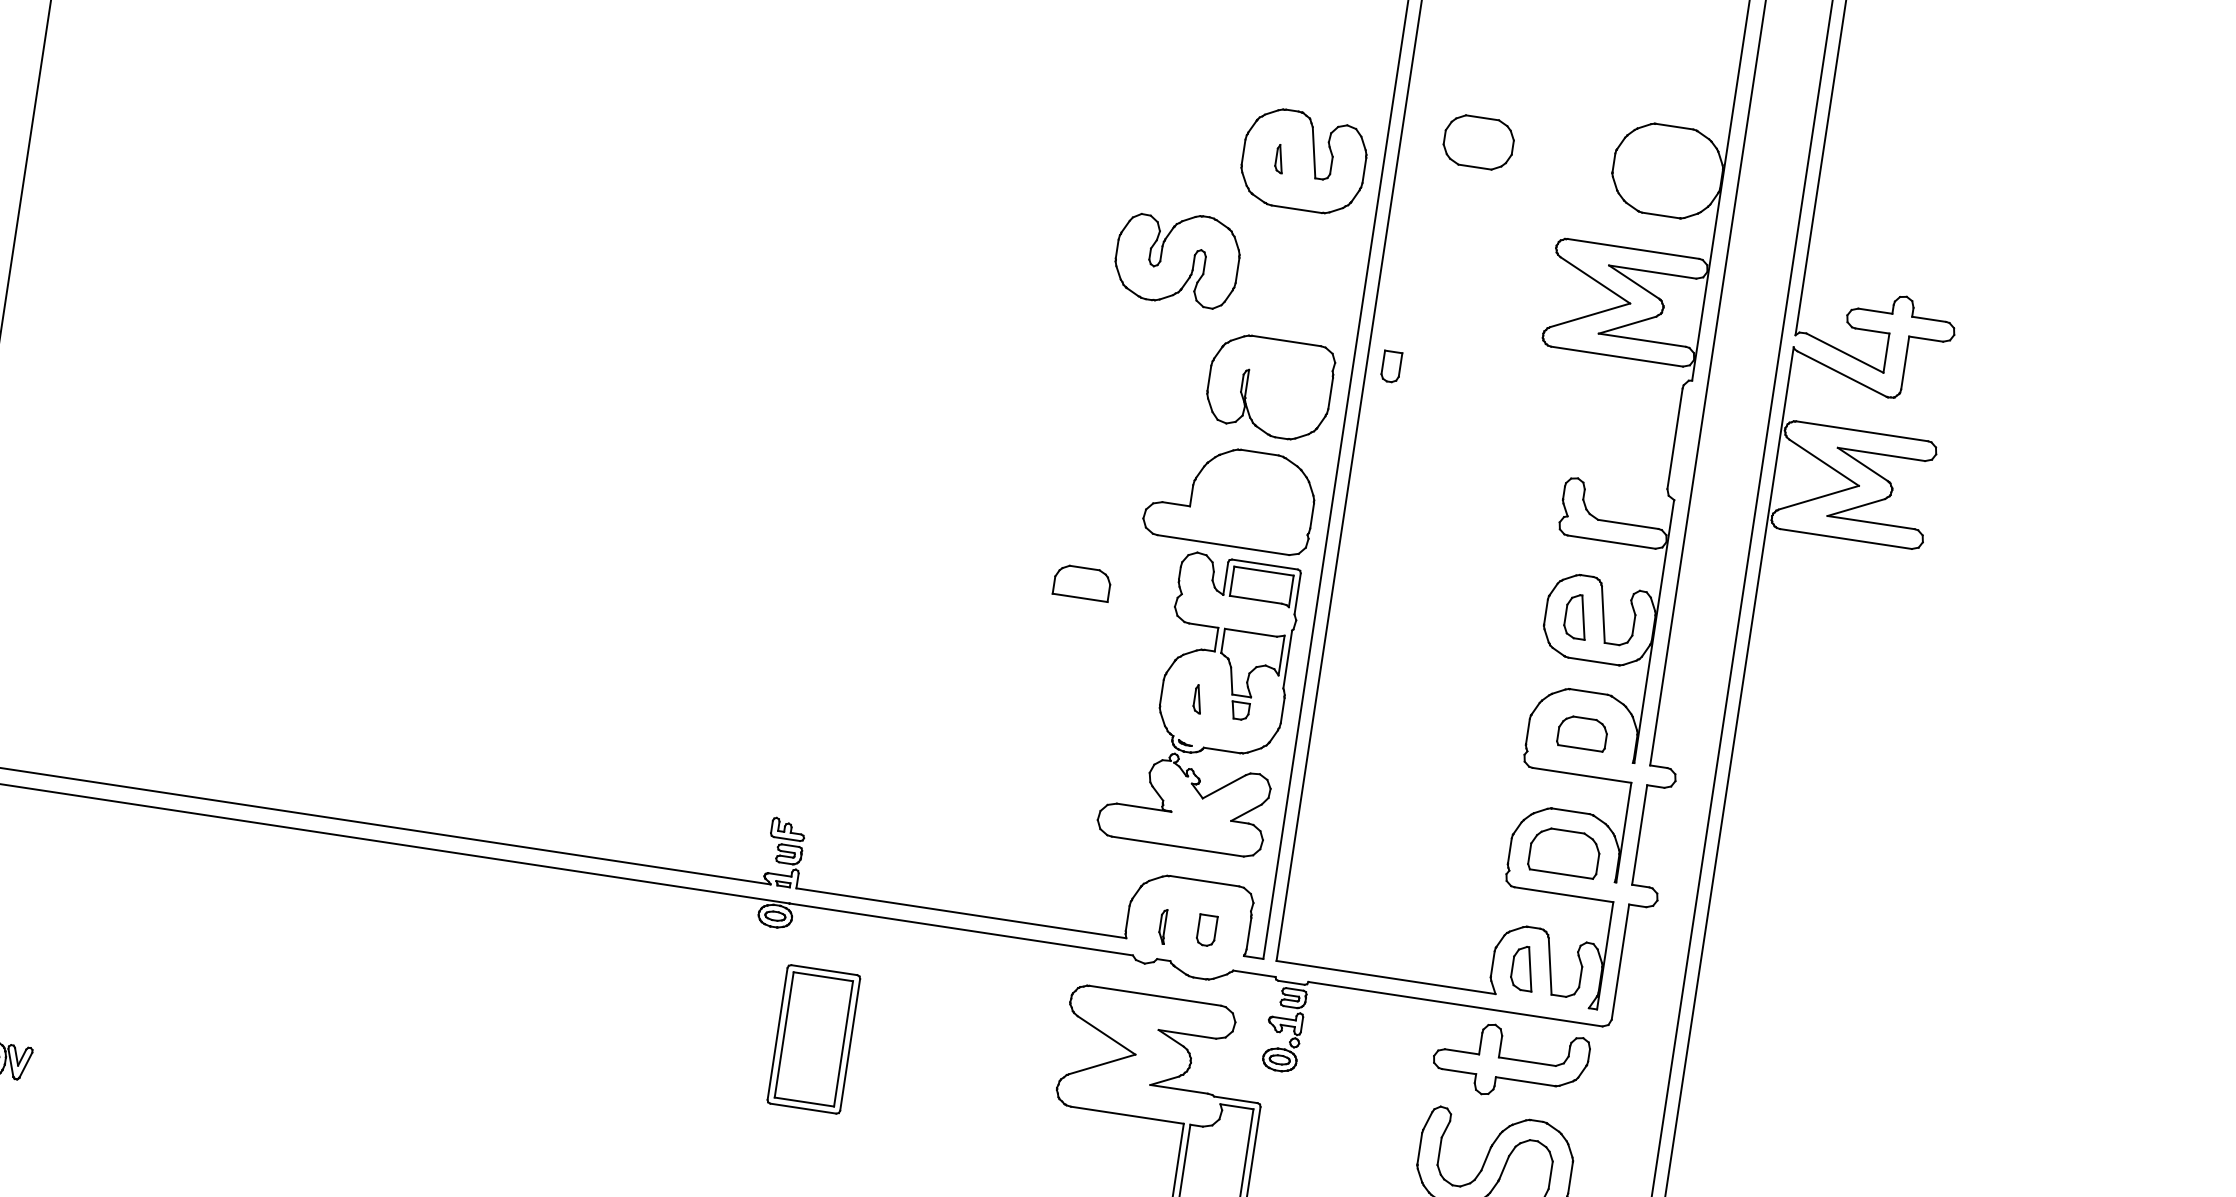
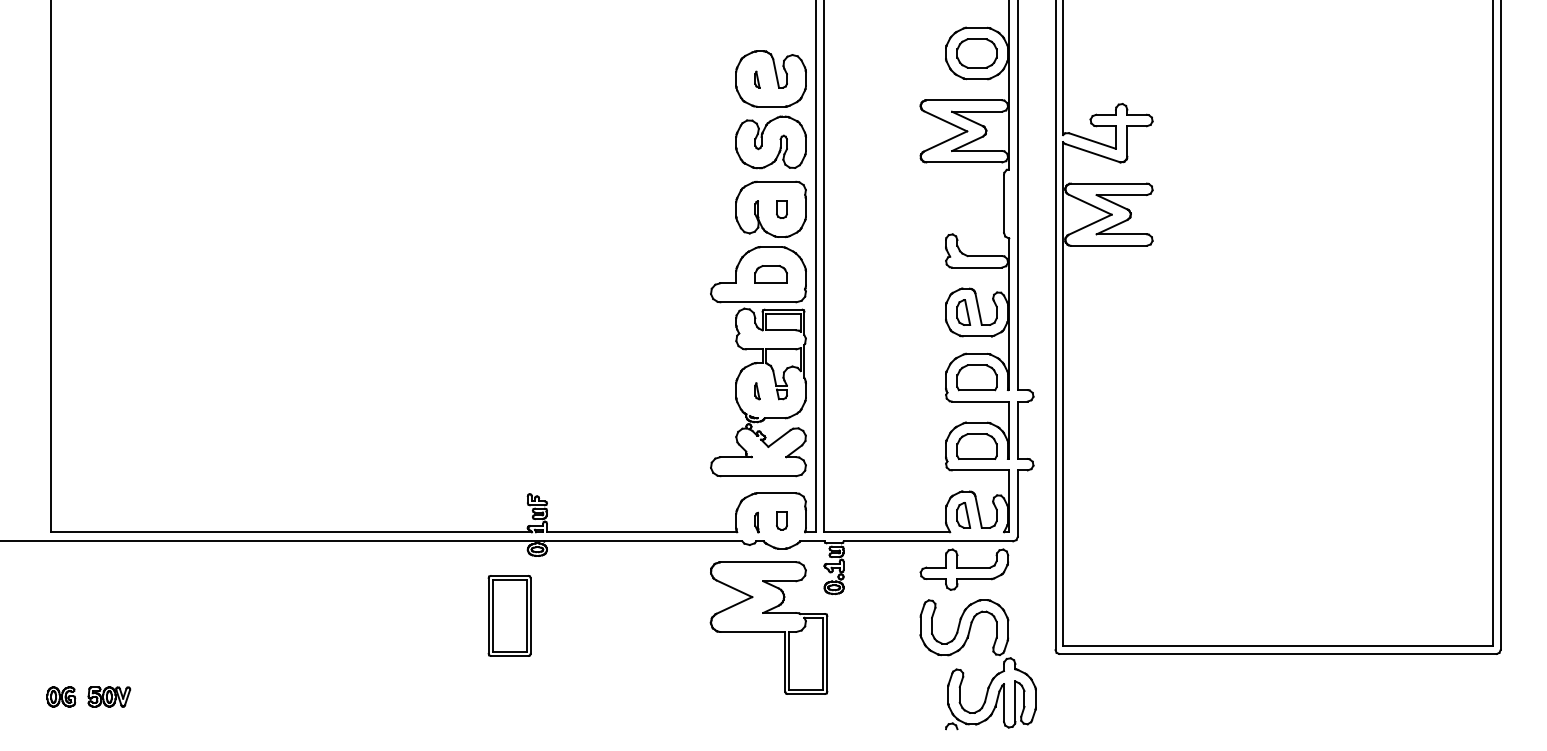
part: (1477, 142) -> (976, 53), moved
part: (1176, 258) -> (770, 142), moved
part: (1390, 366) -> (781, 209), moved
part: (1081, 582) -> (770, 274), moved
part: (1581, 732) -> (976, 377), size x1.43
part: (813, 1038) -> (509, 615), moved

